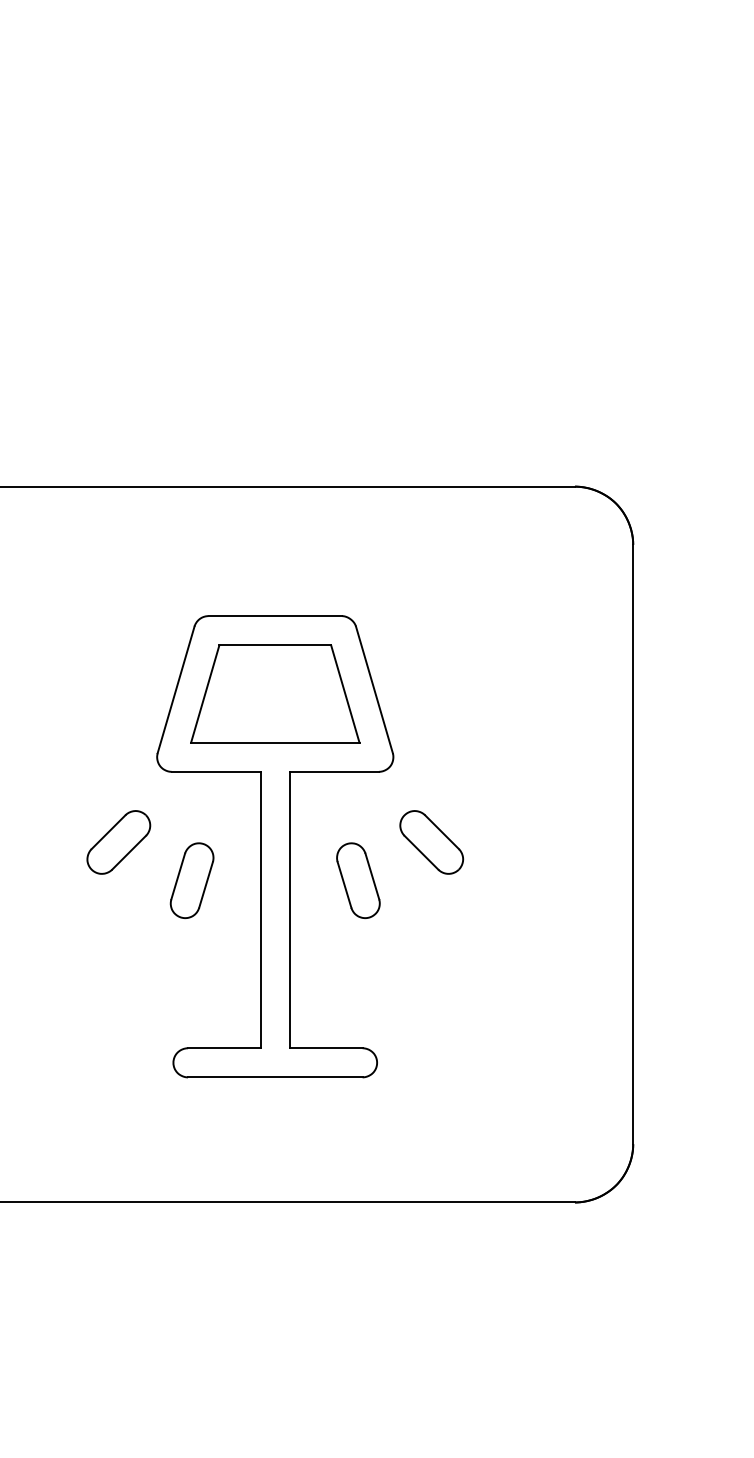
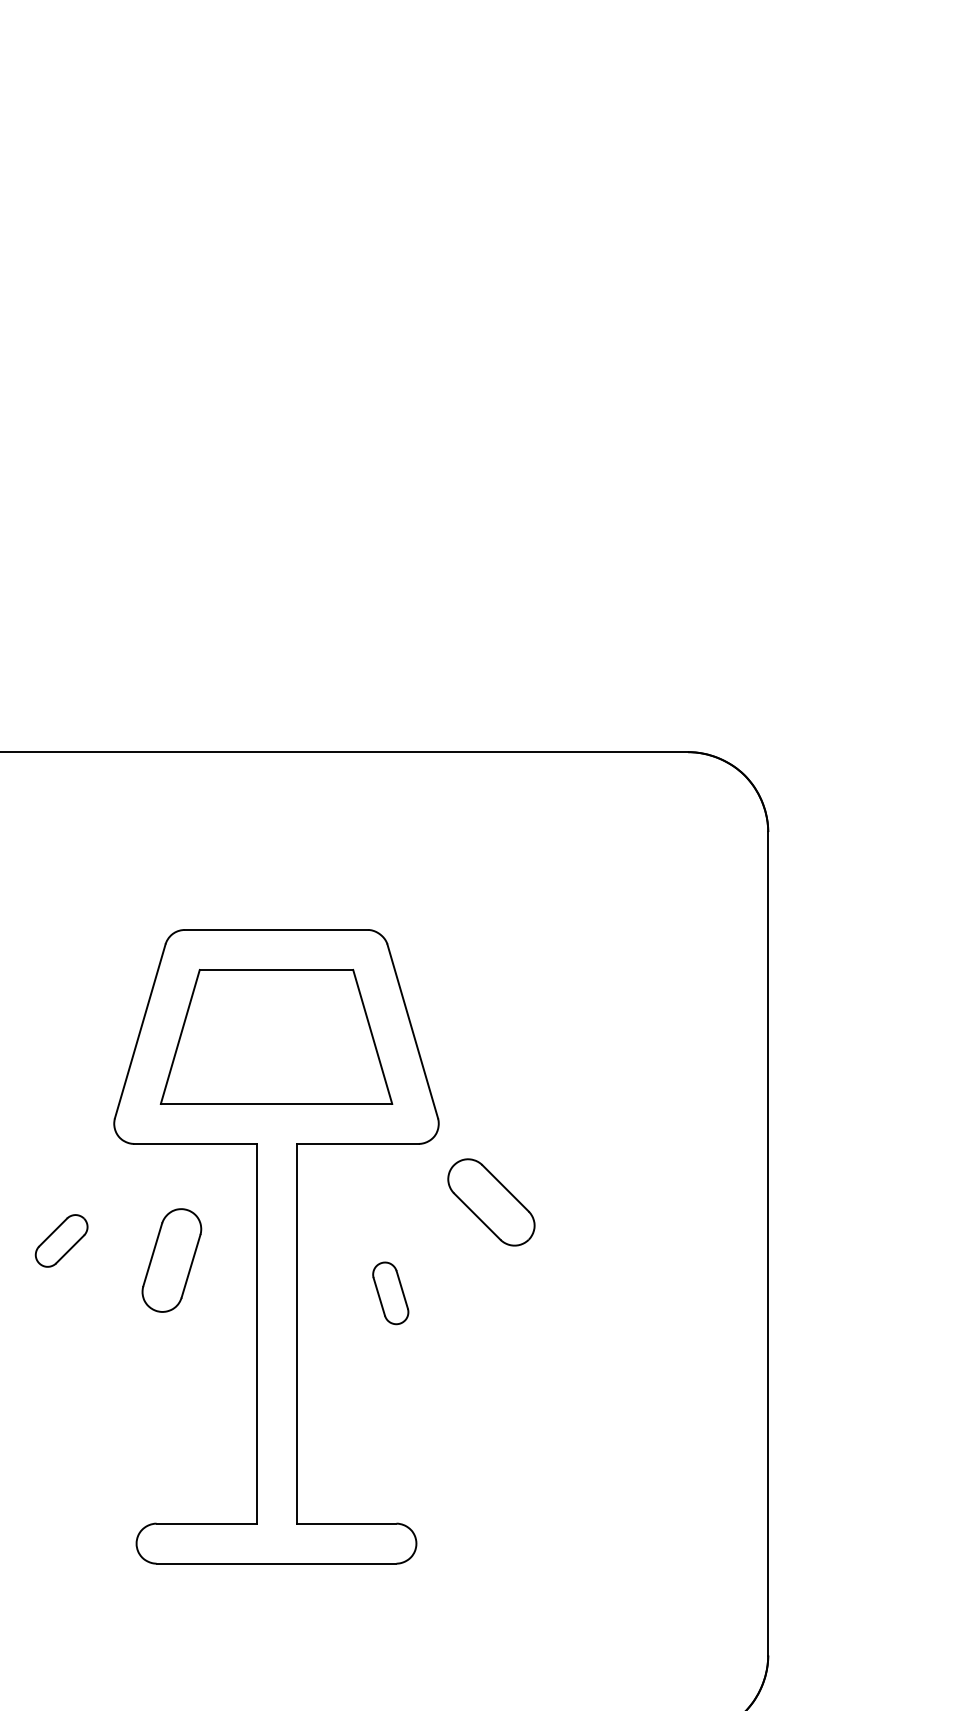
part: (118, 842) -> (61, 1240), size x0.6
part: (431, 842) -> (491, 1202), moved
part: (191, 880) -> (171, 1260), moved
part: (358, 880) -> (390, 1293), size x0.6

